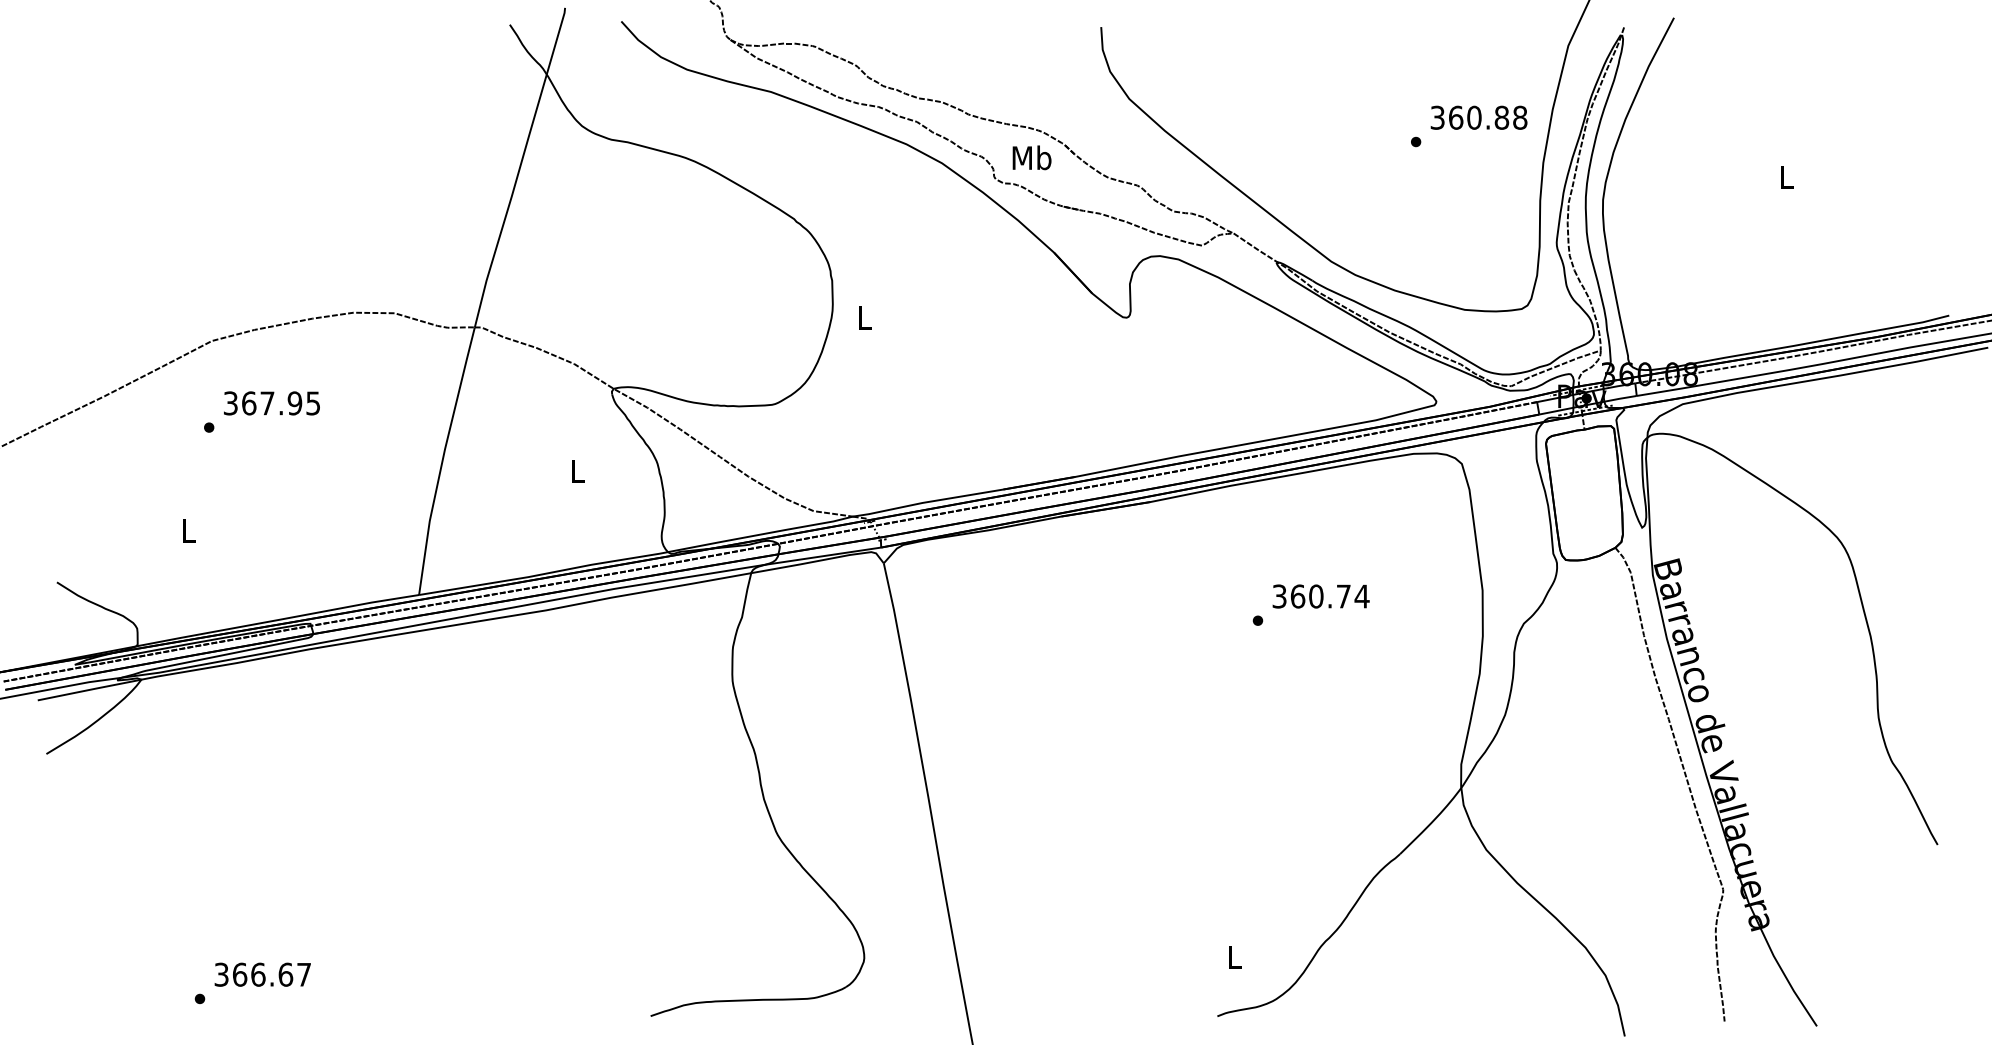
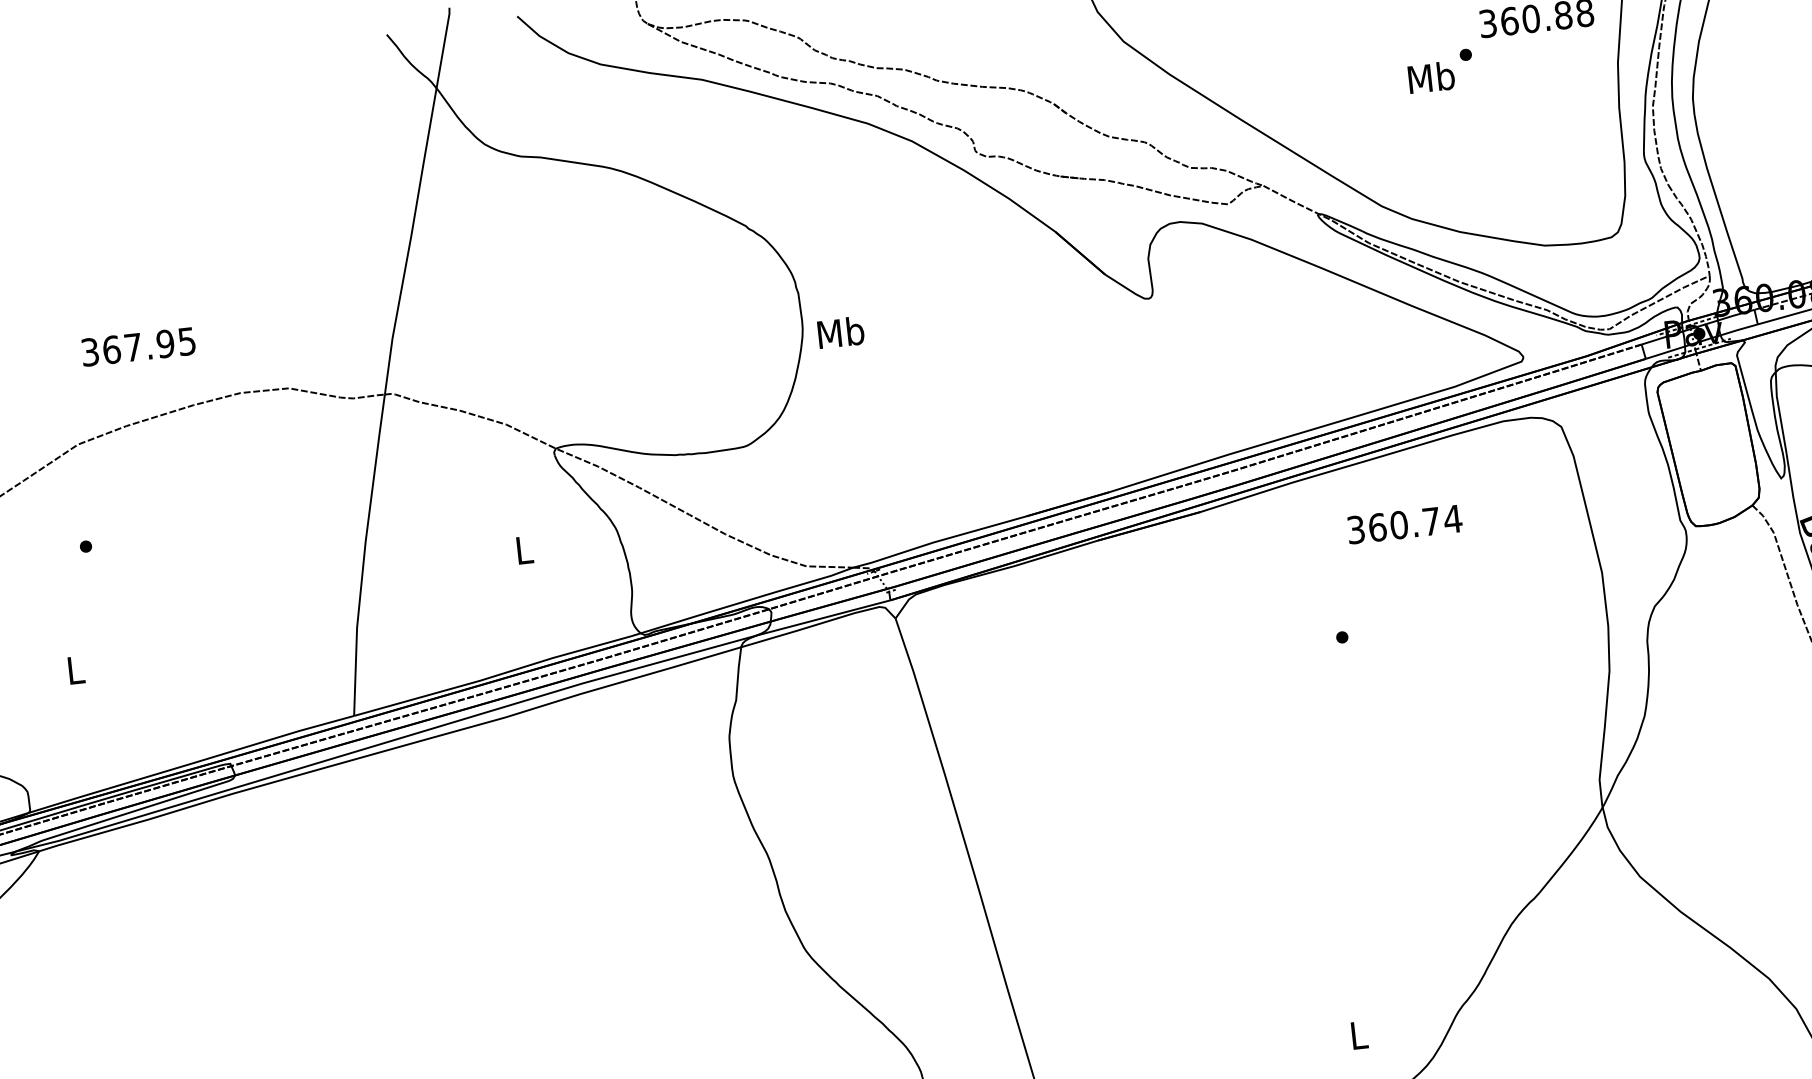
text: (1031, 157) -> (1430, 77), moved
text: (864, 317) -> (841, 332), L -> Mb
text: (271, 403) -> (138, 347), moved
text: (1320, 596) -> (1404, 524), moved

